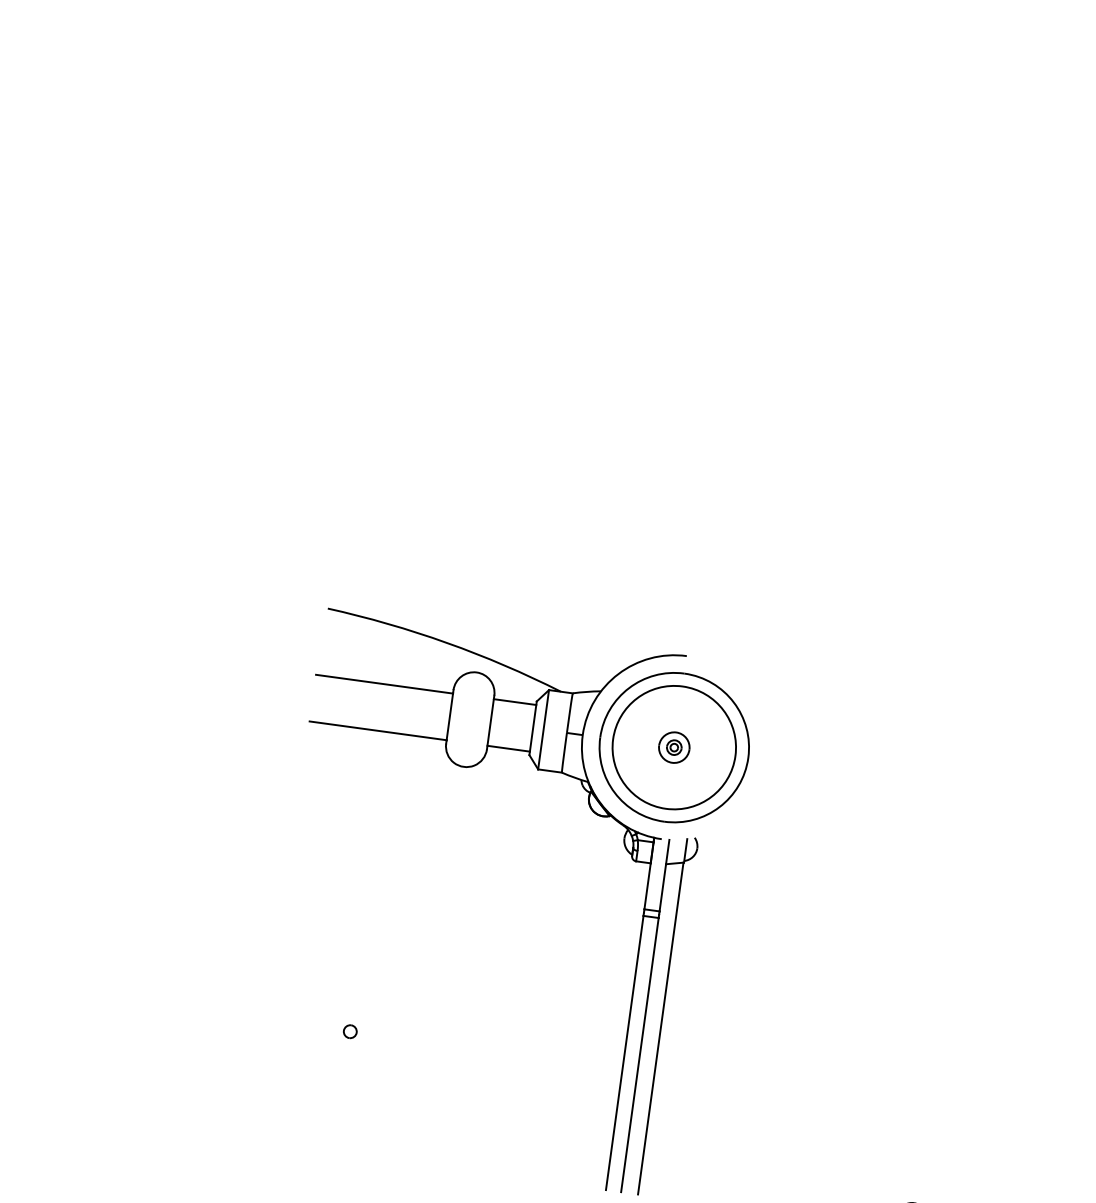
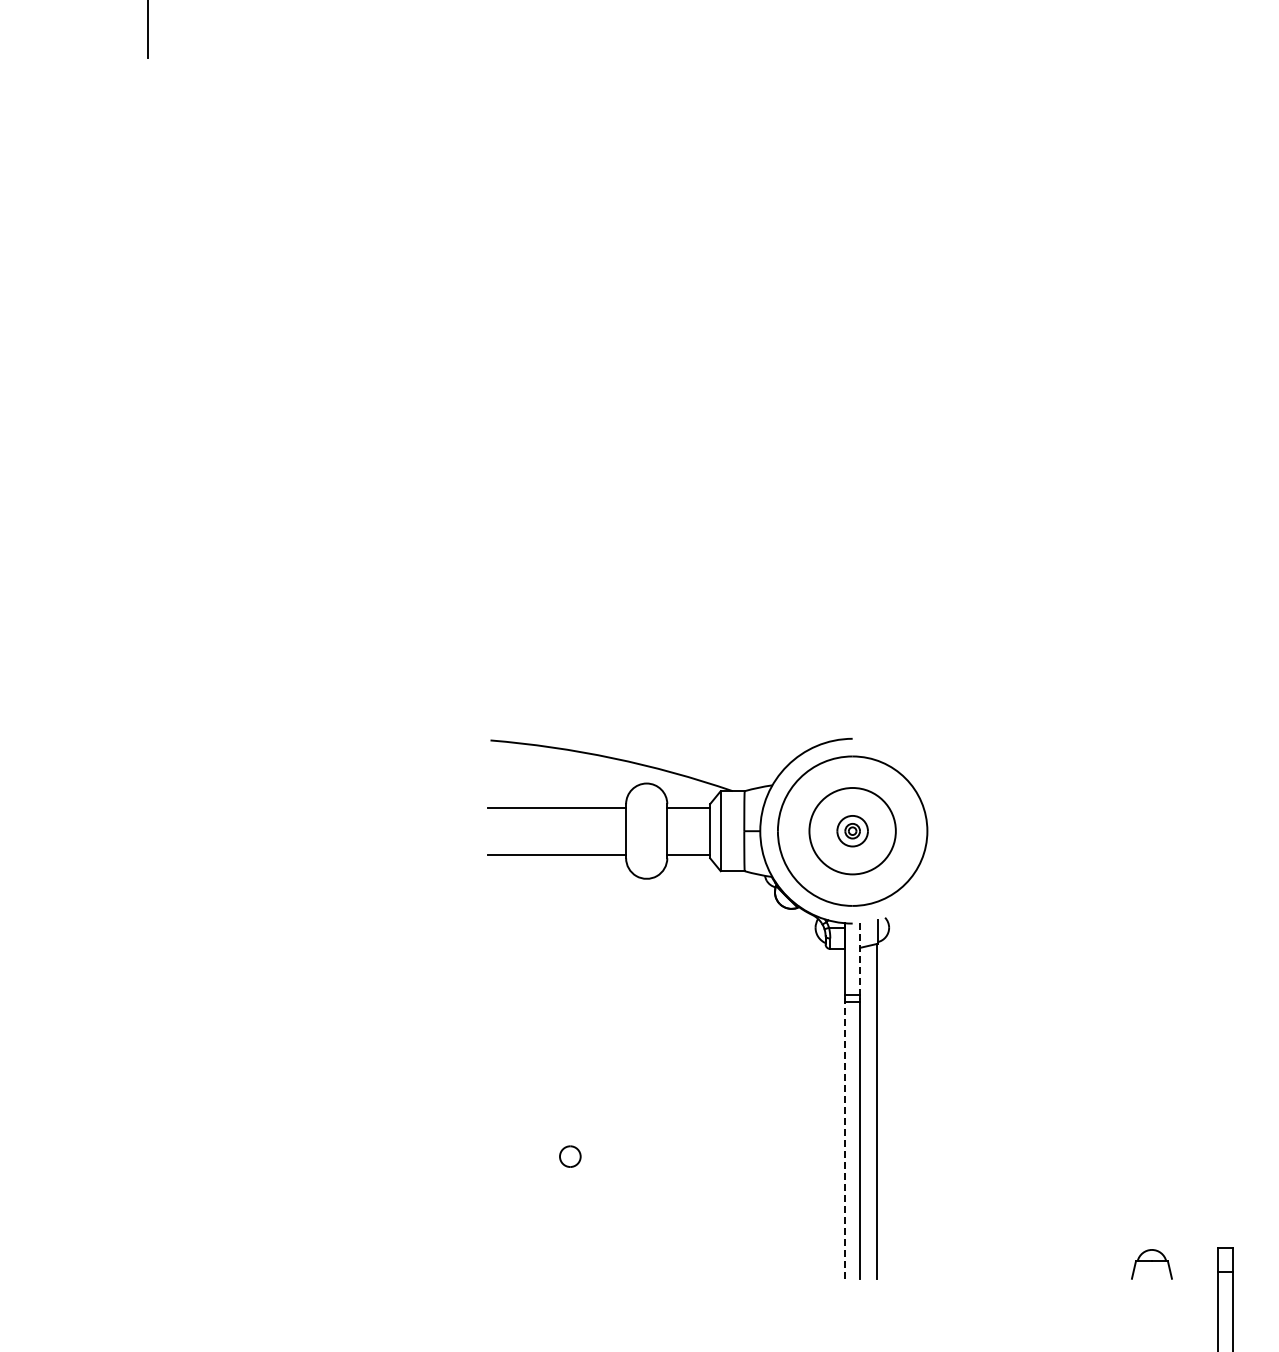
circle: (674, 746) -> (852, 830), size x0.7
line: (664, 875) -> (860, 959), solid -> dashed
part: (349, 1031) -> (569, 1156), size x1.6
line: (625, 1052) -> (845, 1139), solid -> dashed

